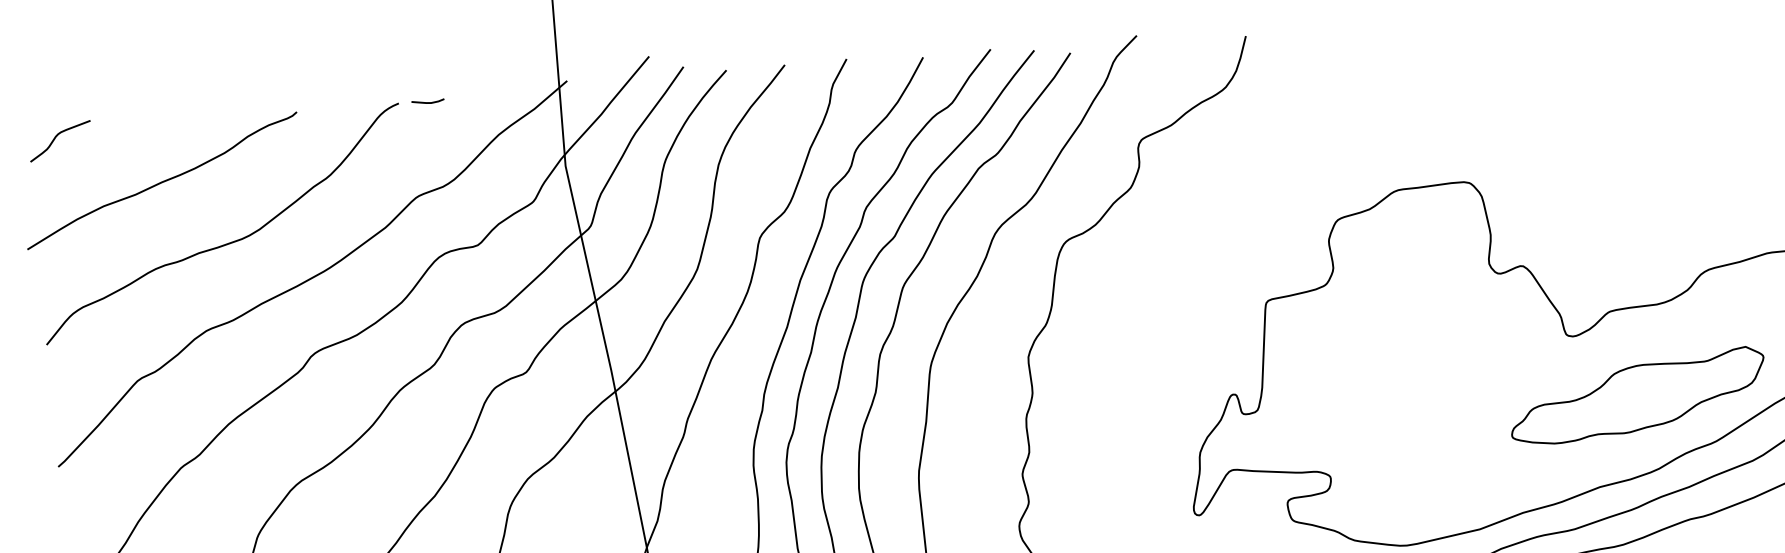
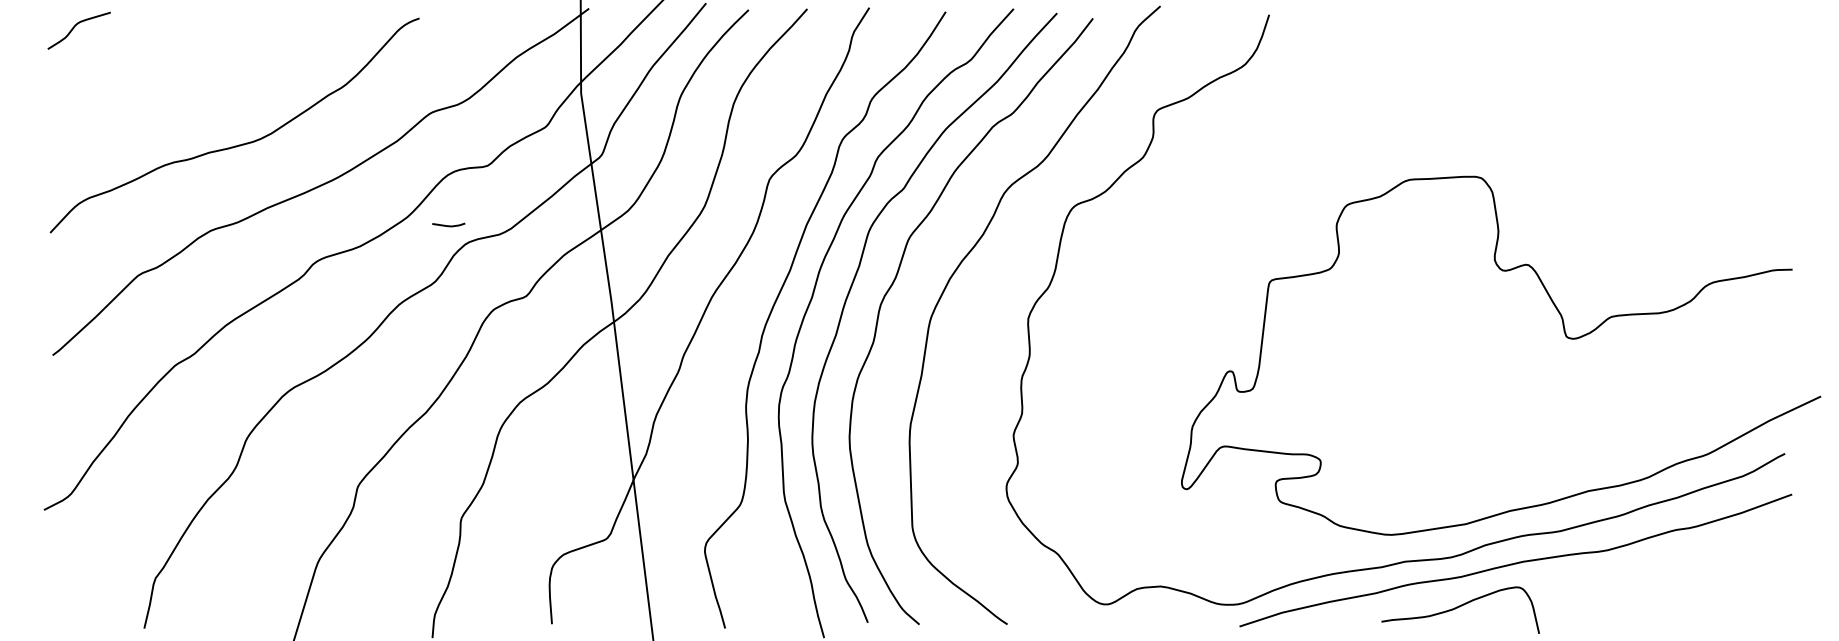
line: (427, 102) -> (448, 225), moved
curve: (161, 181) -> (177, 78), removed
part: (1637, 396) -> (1632, 403), removed

